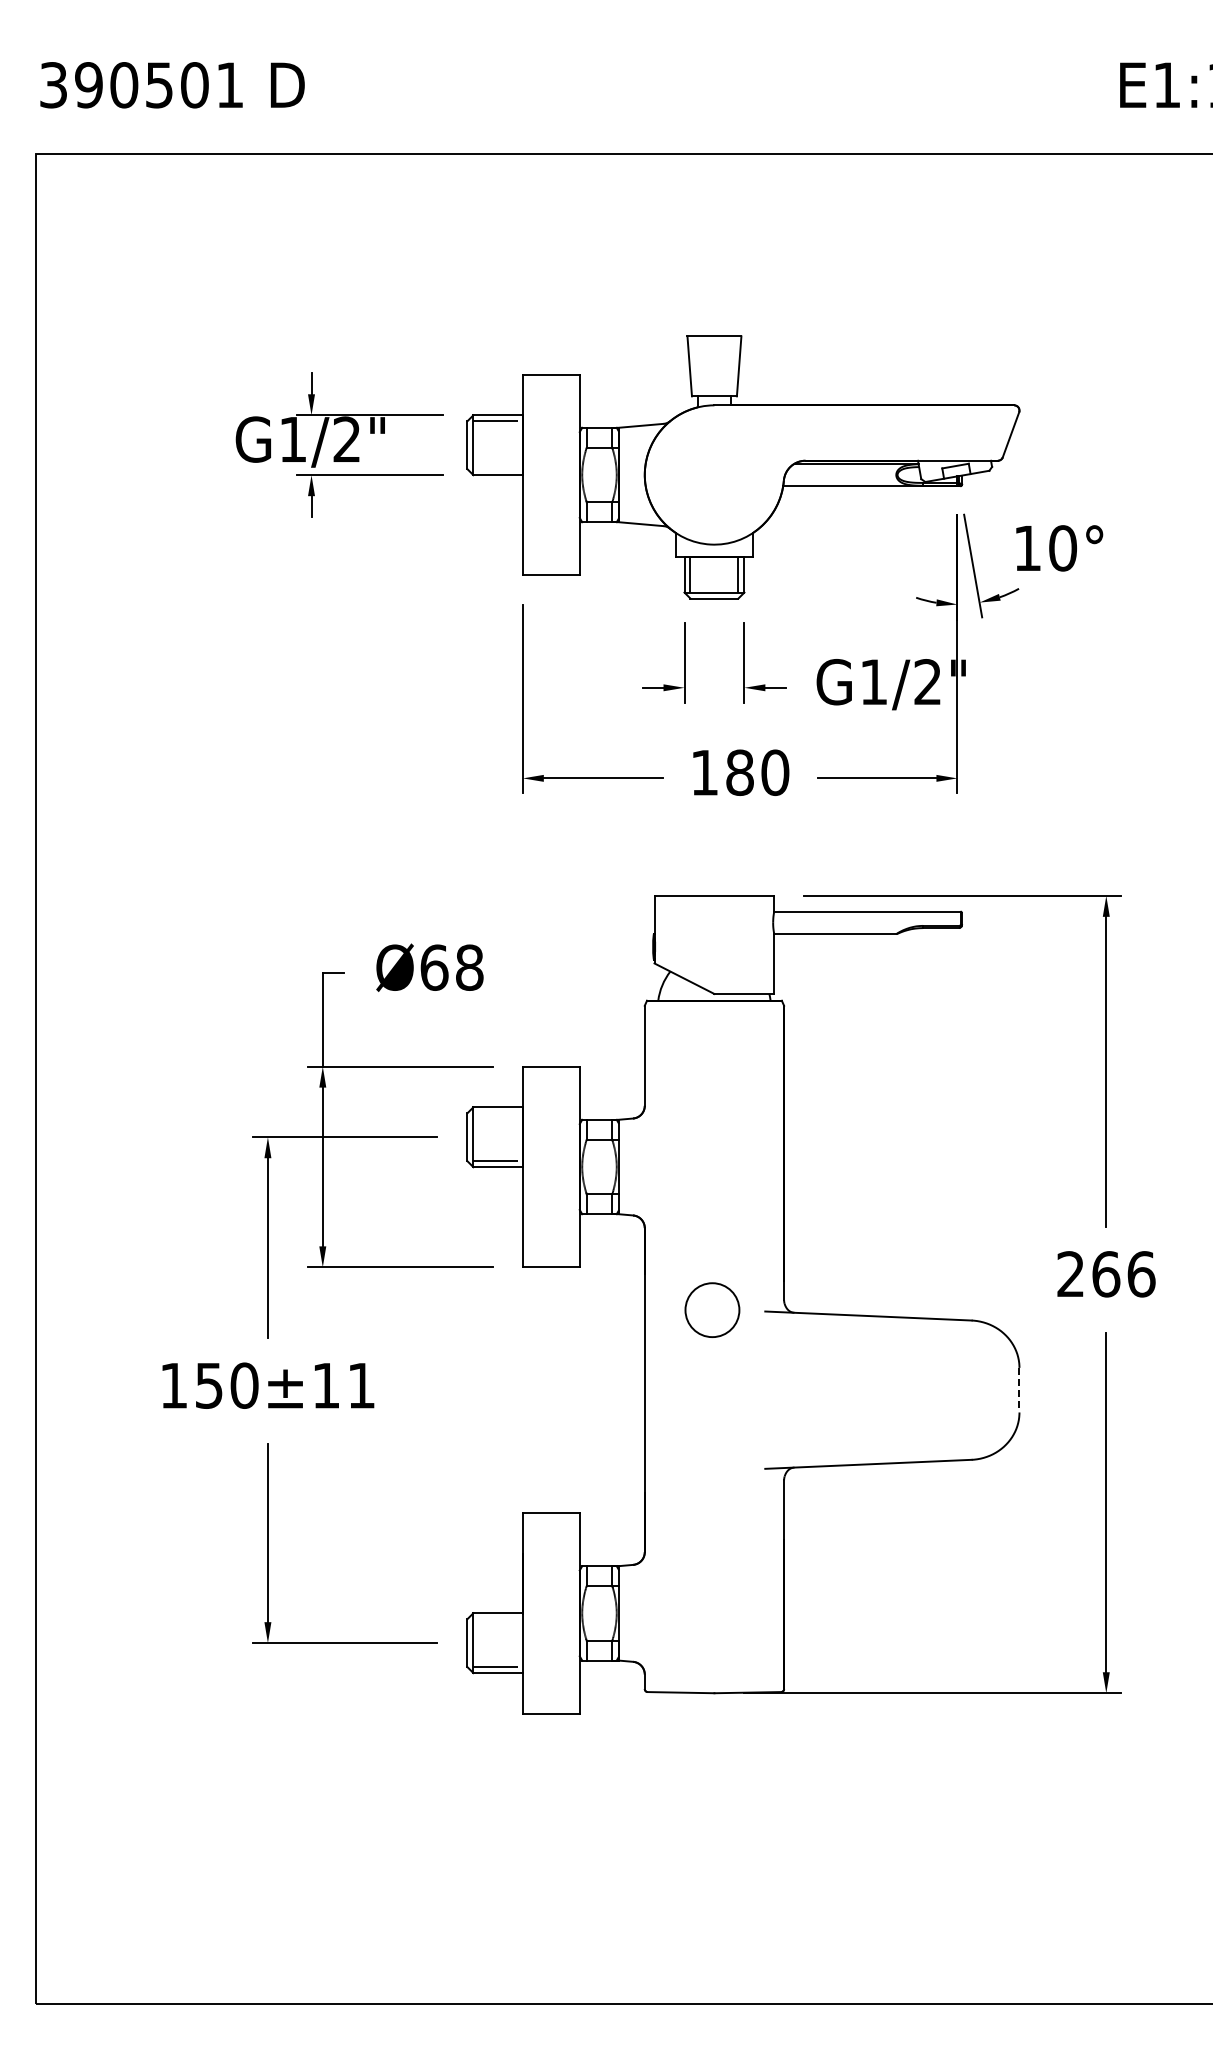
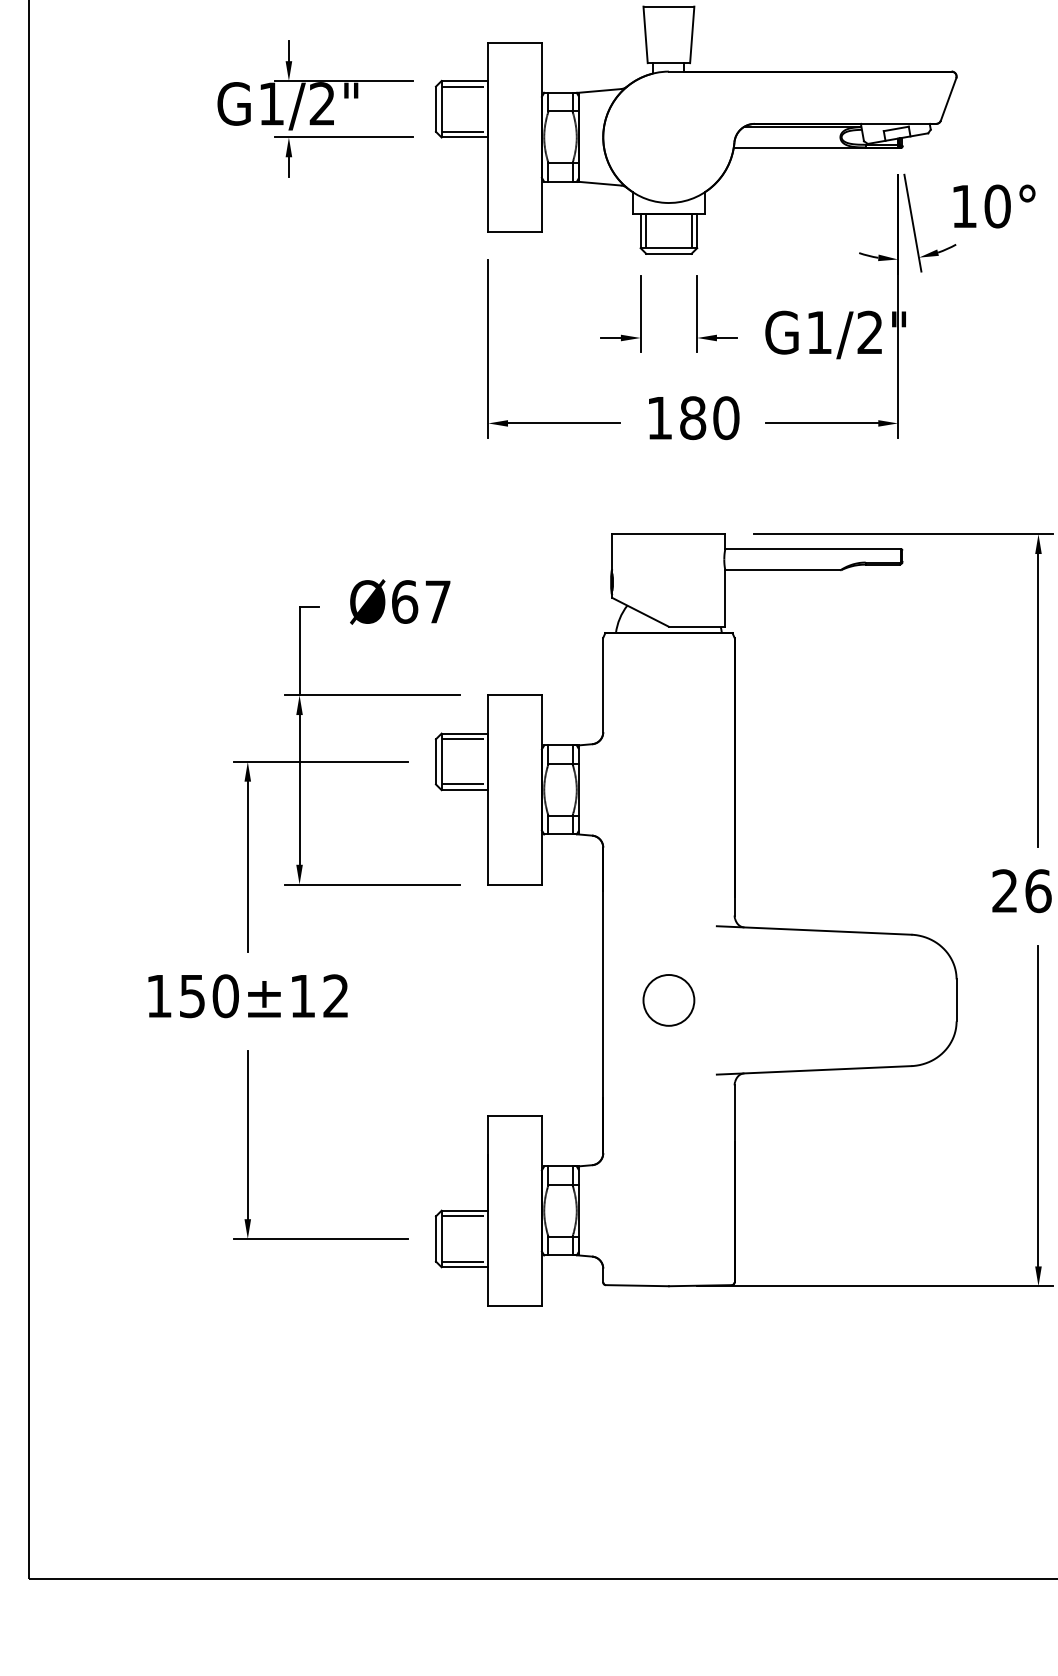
line: (497, 469) -> (464, 132), added
text: (469, 967) -> (437, 601), Ø68 -> Ø67
line: (497, 1113) -> (464, 739), added
circle: (712, 1309) -> (668, 999), moved
text: (361, 1385) -> (336, 996), 150±11 -> 150±12
line: (1019, 1390) -> (956, 1000), dashed -> solid
line: (497, 1619) -> (464, 1216), added

